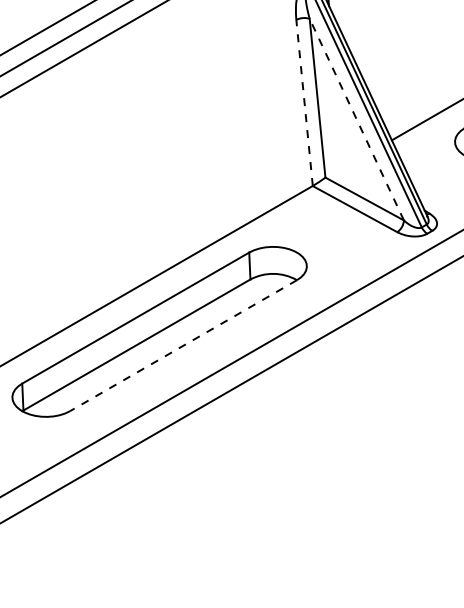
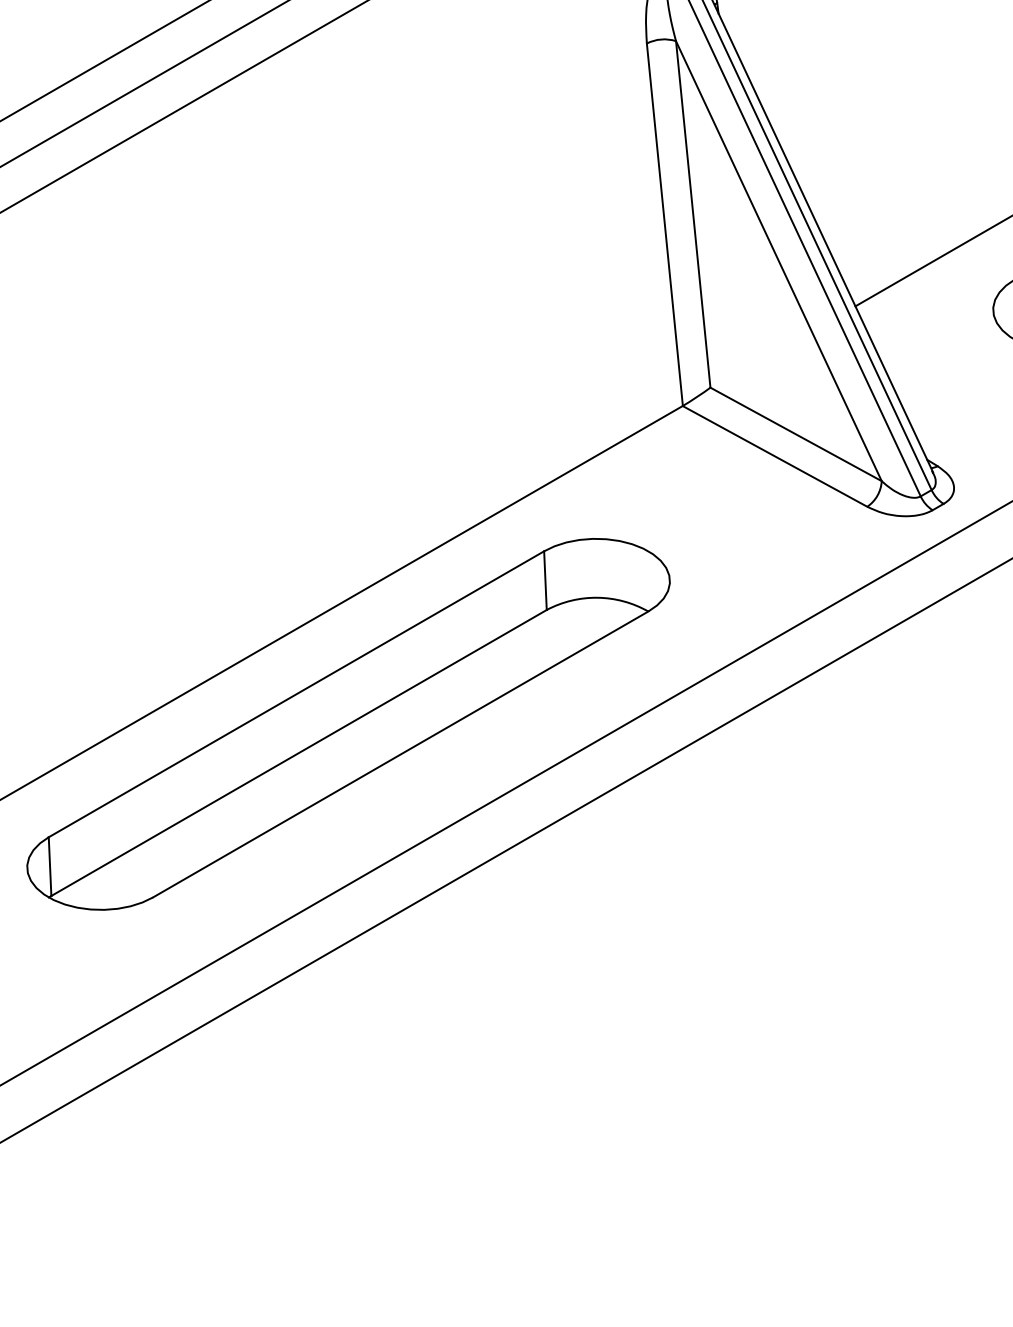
line: (304, 102) -> (664, 223), dashed -> solid
line: (356, 119) -> (778, 260), dashed -> solid
line: (183, 345) -> (400, 754), dashed -> solid

